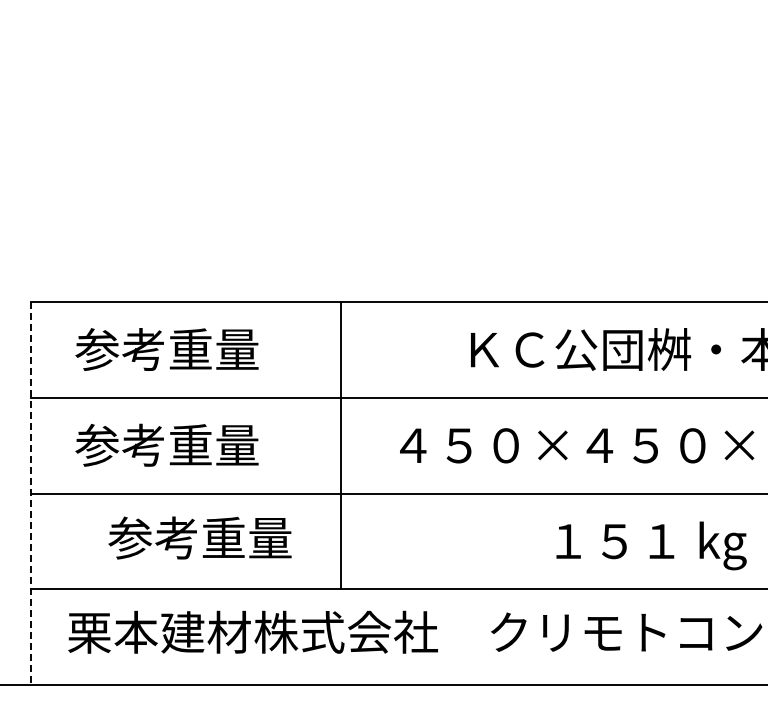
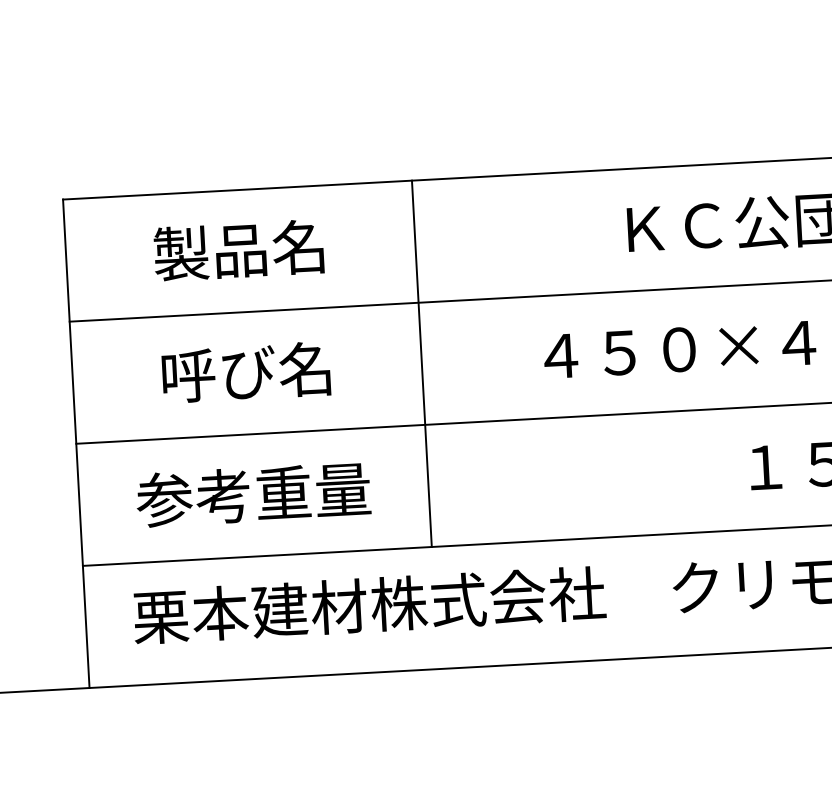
text: (166, 349) -> (239, 250), 参考重量 -> 製品名
text: (166, 444) -> (246, 371), 参考重量 -> 呼び名
line: (341, 445) -> (422, 363), moved
line: (30, 494) -> (76, 444), dashed -> solid
text: (199, 537) -> (252, 494), moved

